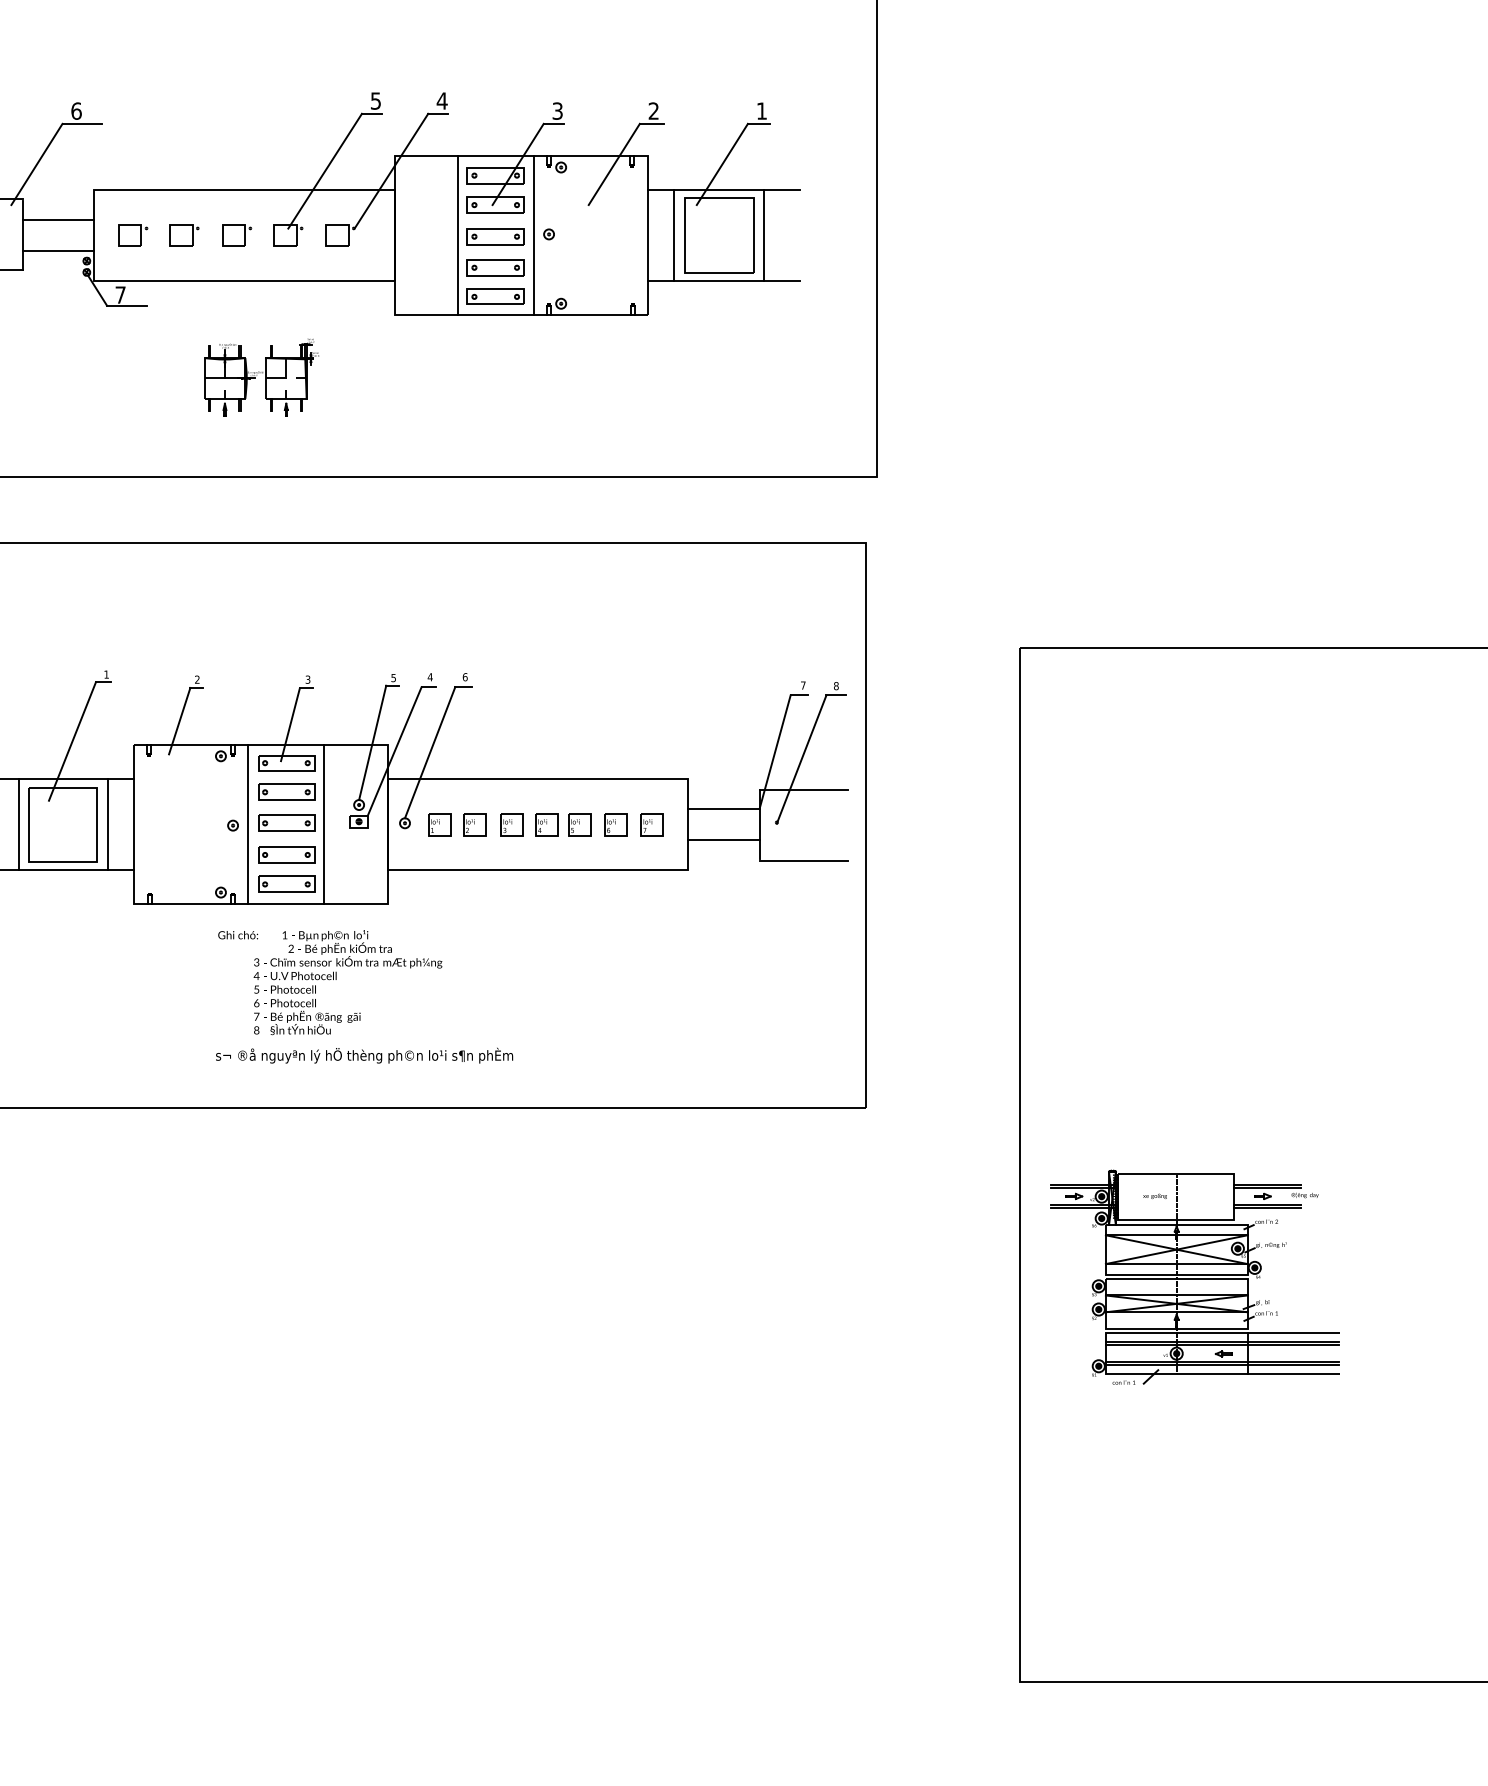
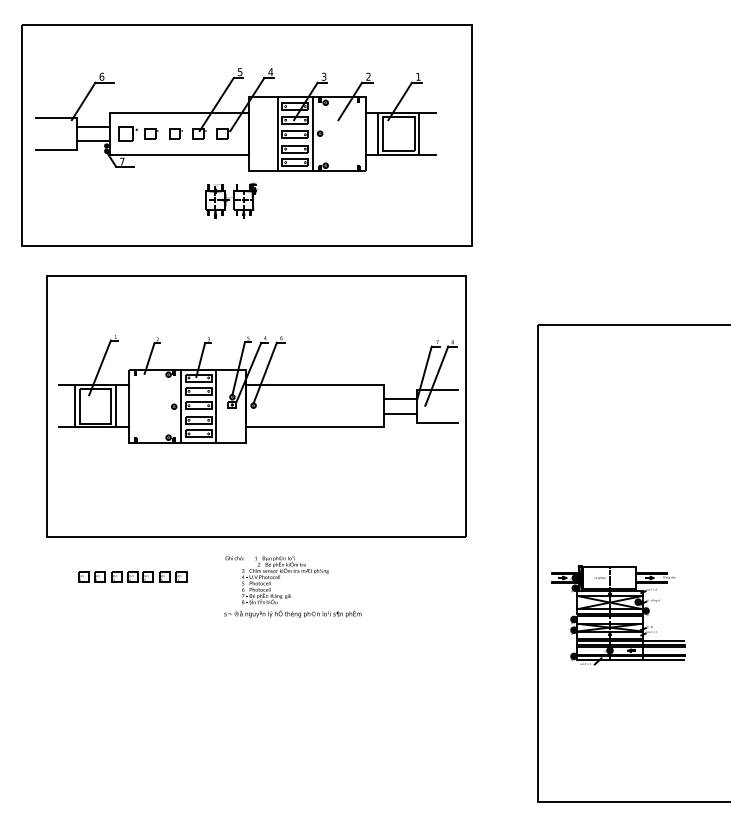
part: (131, 233) -> (127, 133), size x1.4
part: (259, 378) -> (231, 200), moved
part: (545, 822) -> (132, 576), moved
text: (363, 996) -> (292, 586), moved

